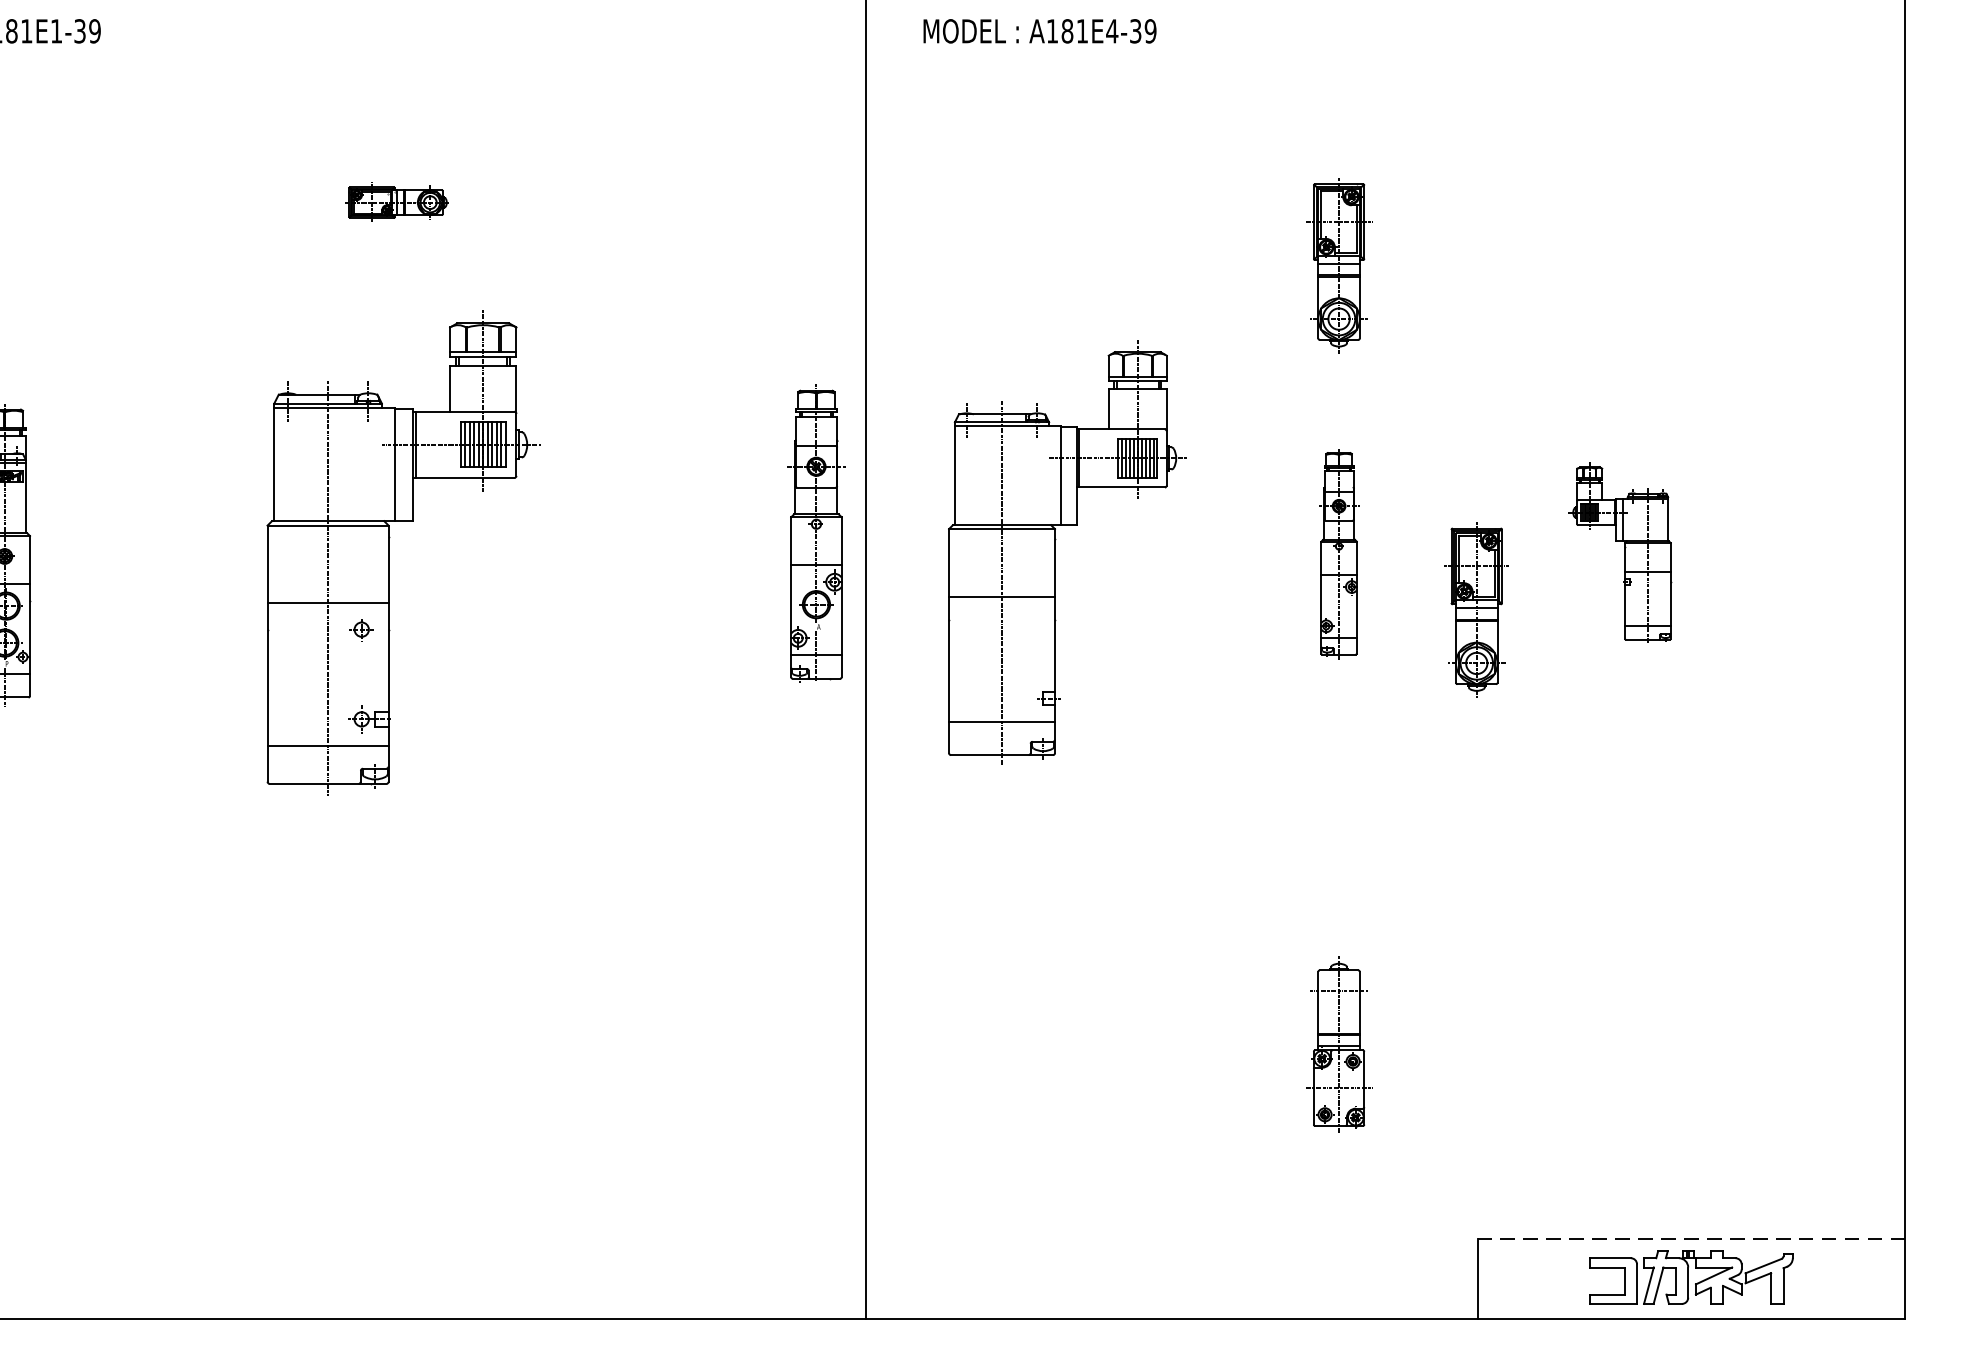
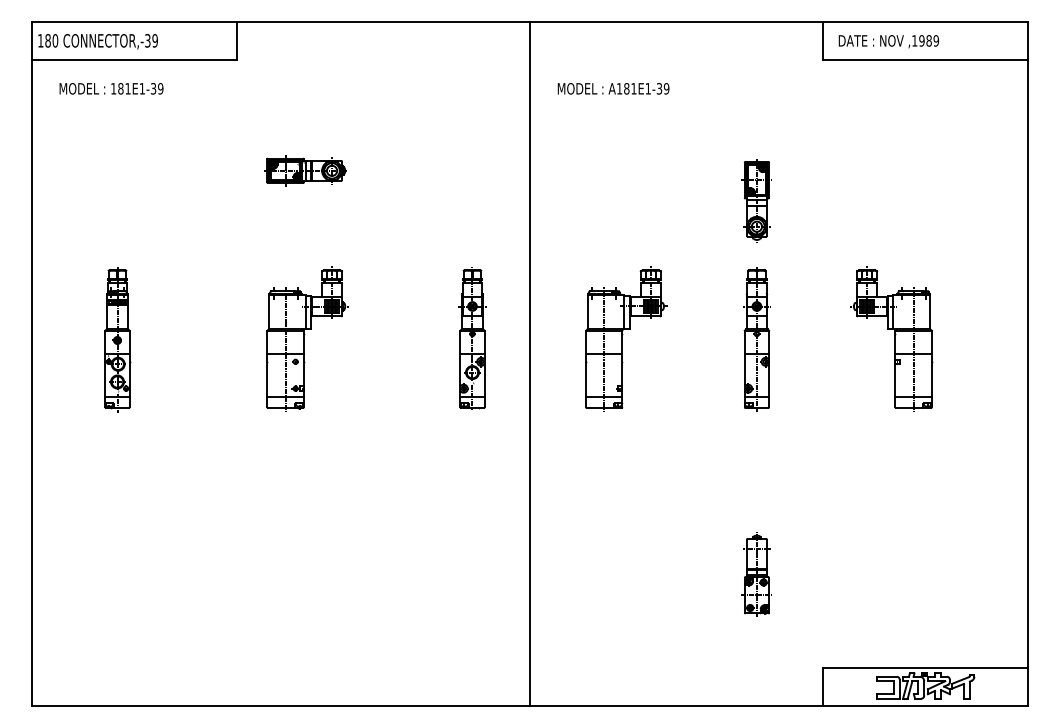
text: (1112, 30) -> (648, 88), A181E4-39 -> A181E1-39
part: (397, 201) -> (305, 170), size x1.67
part: (816, 533) -> (472, 338), moved
part: (401, 552) -> (307, 338), size x0.62
part: (1066, 552) -> (626, 338), size x0.71
part: (1619, 552) -> (891, 338), size x1.67
part: (1338, 554) -> (756, 339), size x1.43
part: (1475, 608) -> (822, 365), removed
line: (1692, 1238) -> (926, 667), dashed -> solid

